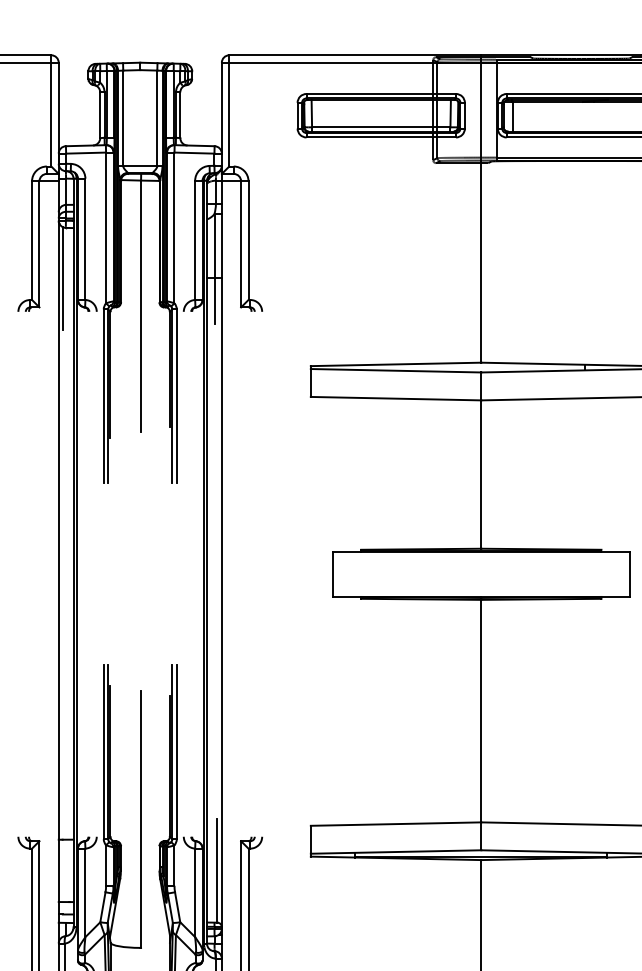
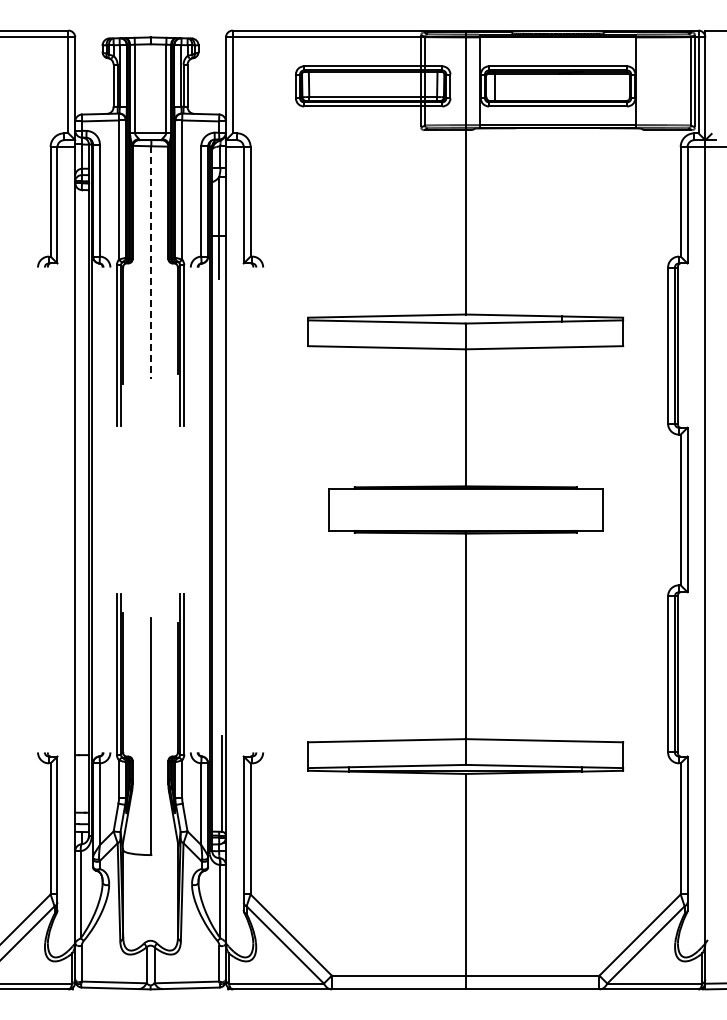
line: (63, 278) -> (79, 236), removed
line: (141, 307) -> (151, 263), solid -> dashed

